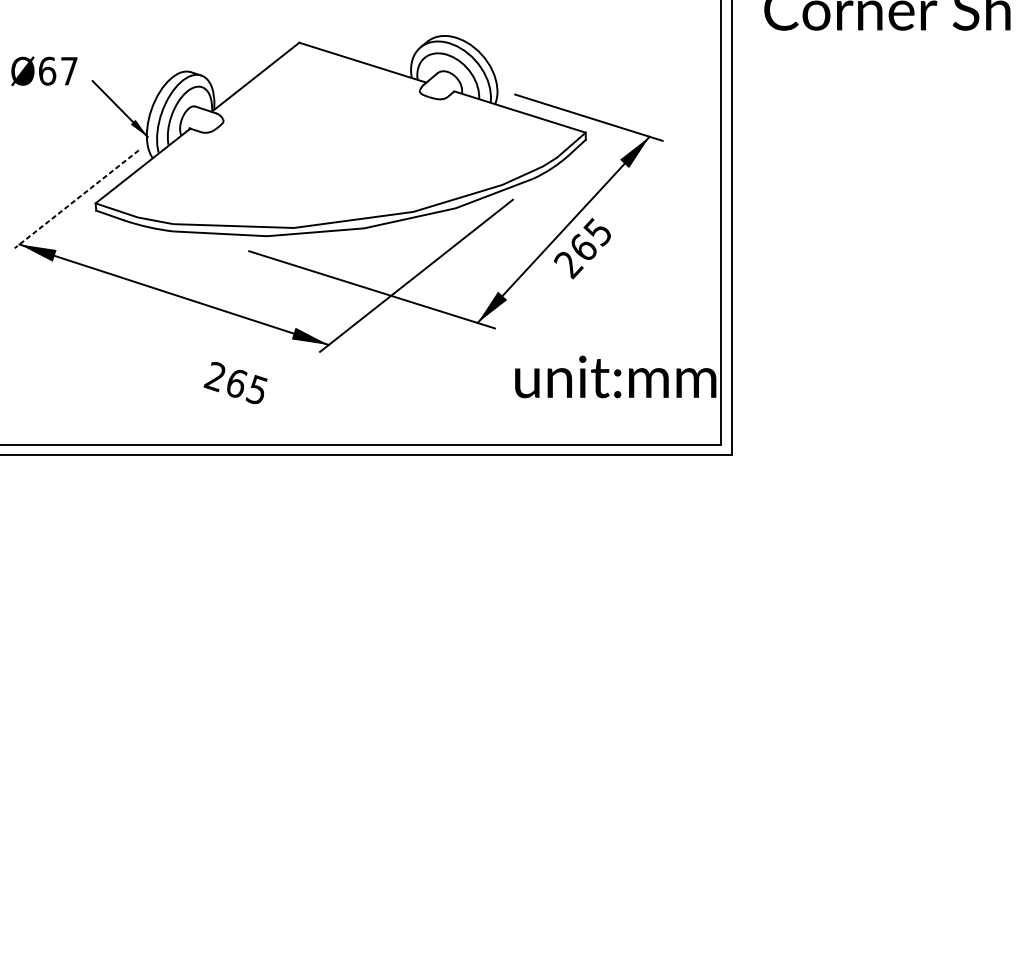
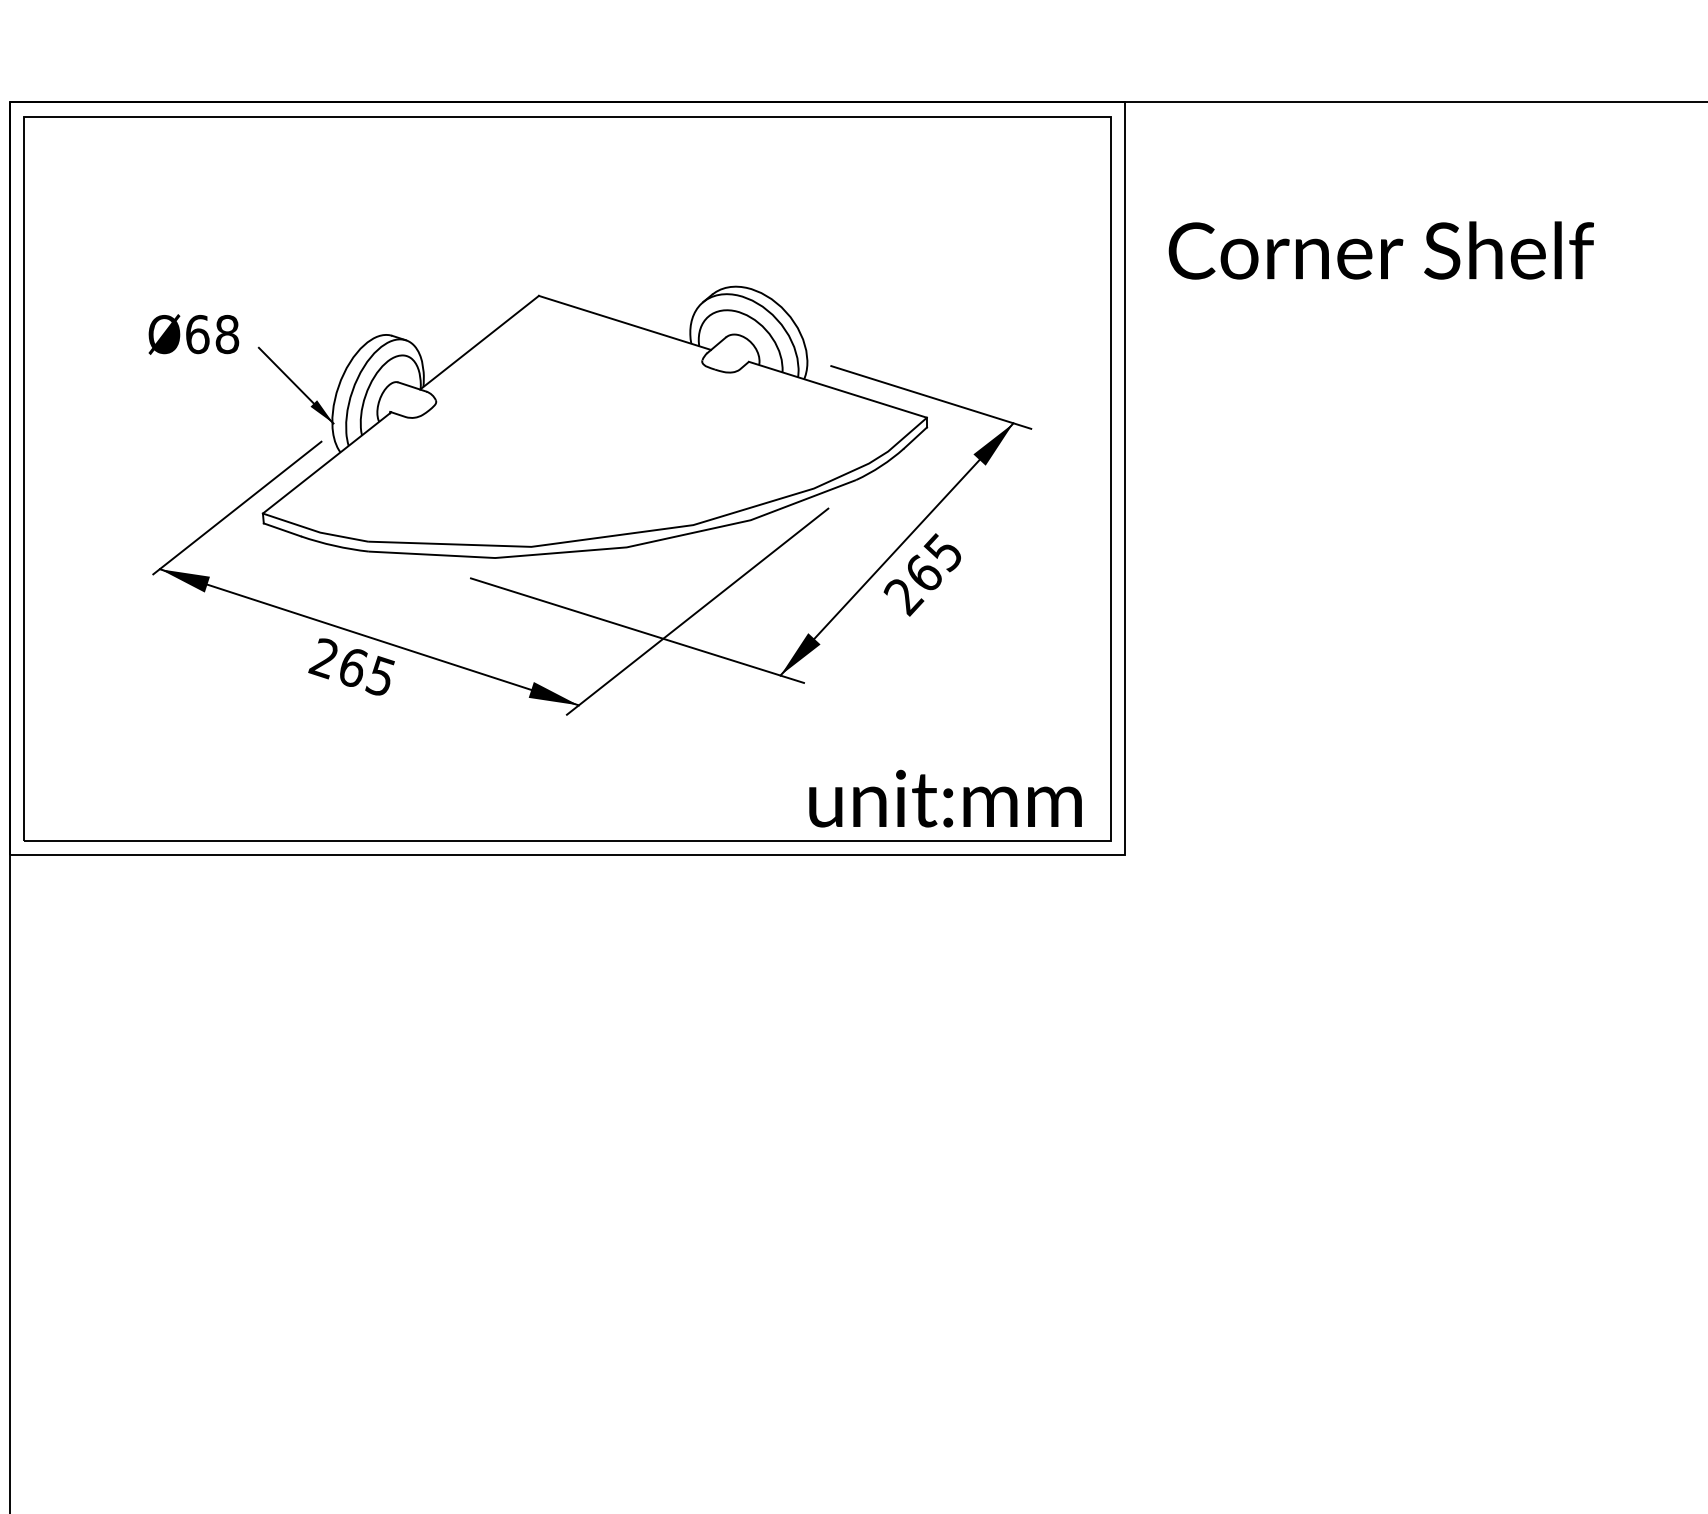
text: (69, 71) -> (227, 334), Ø67 -> Ø68
line: (76, 199) -> (236, 508), dashed -> solid
text: (615, 376) -> (945, 798), moved
text: (235, 382) -> (351, 666), moved

